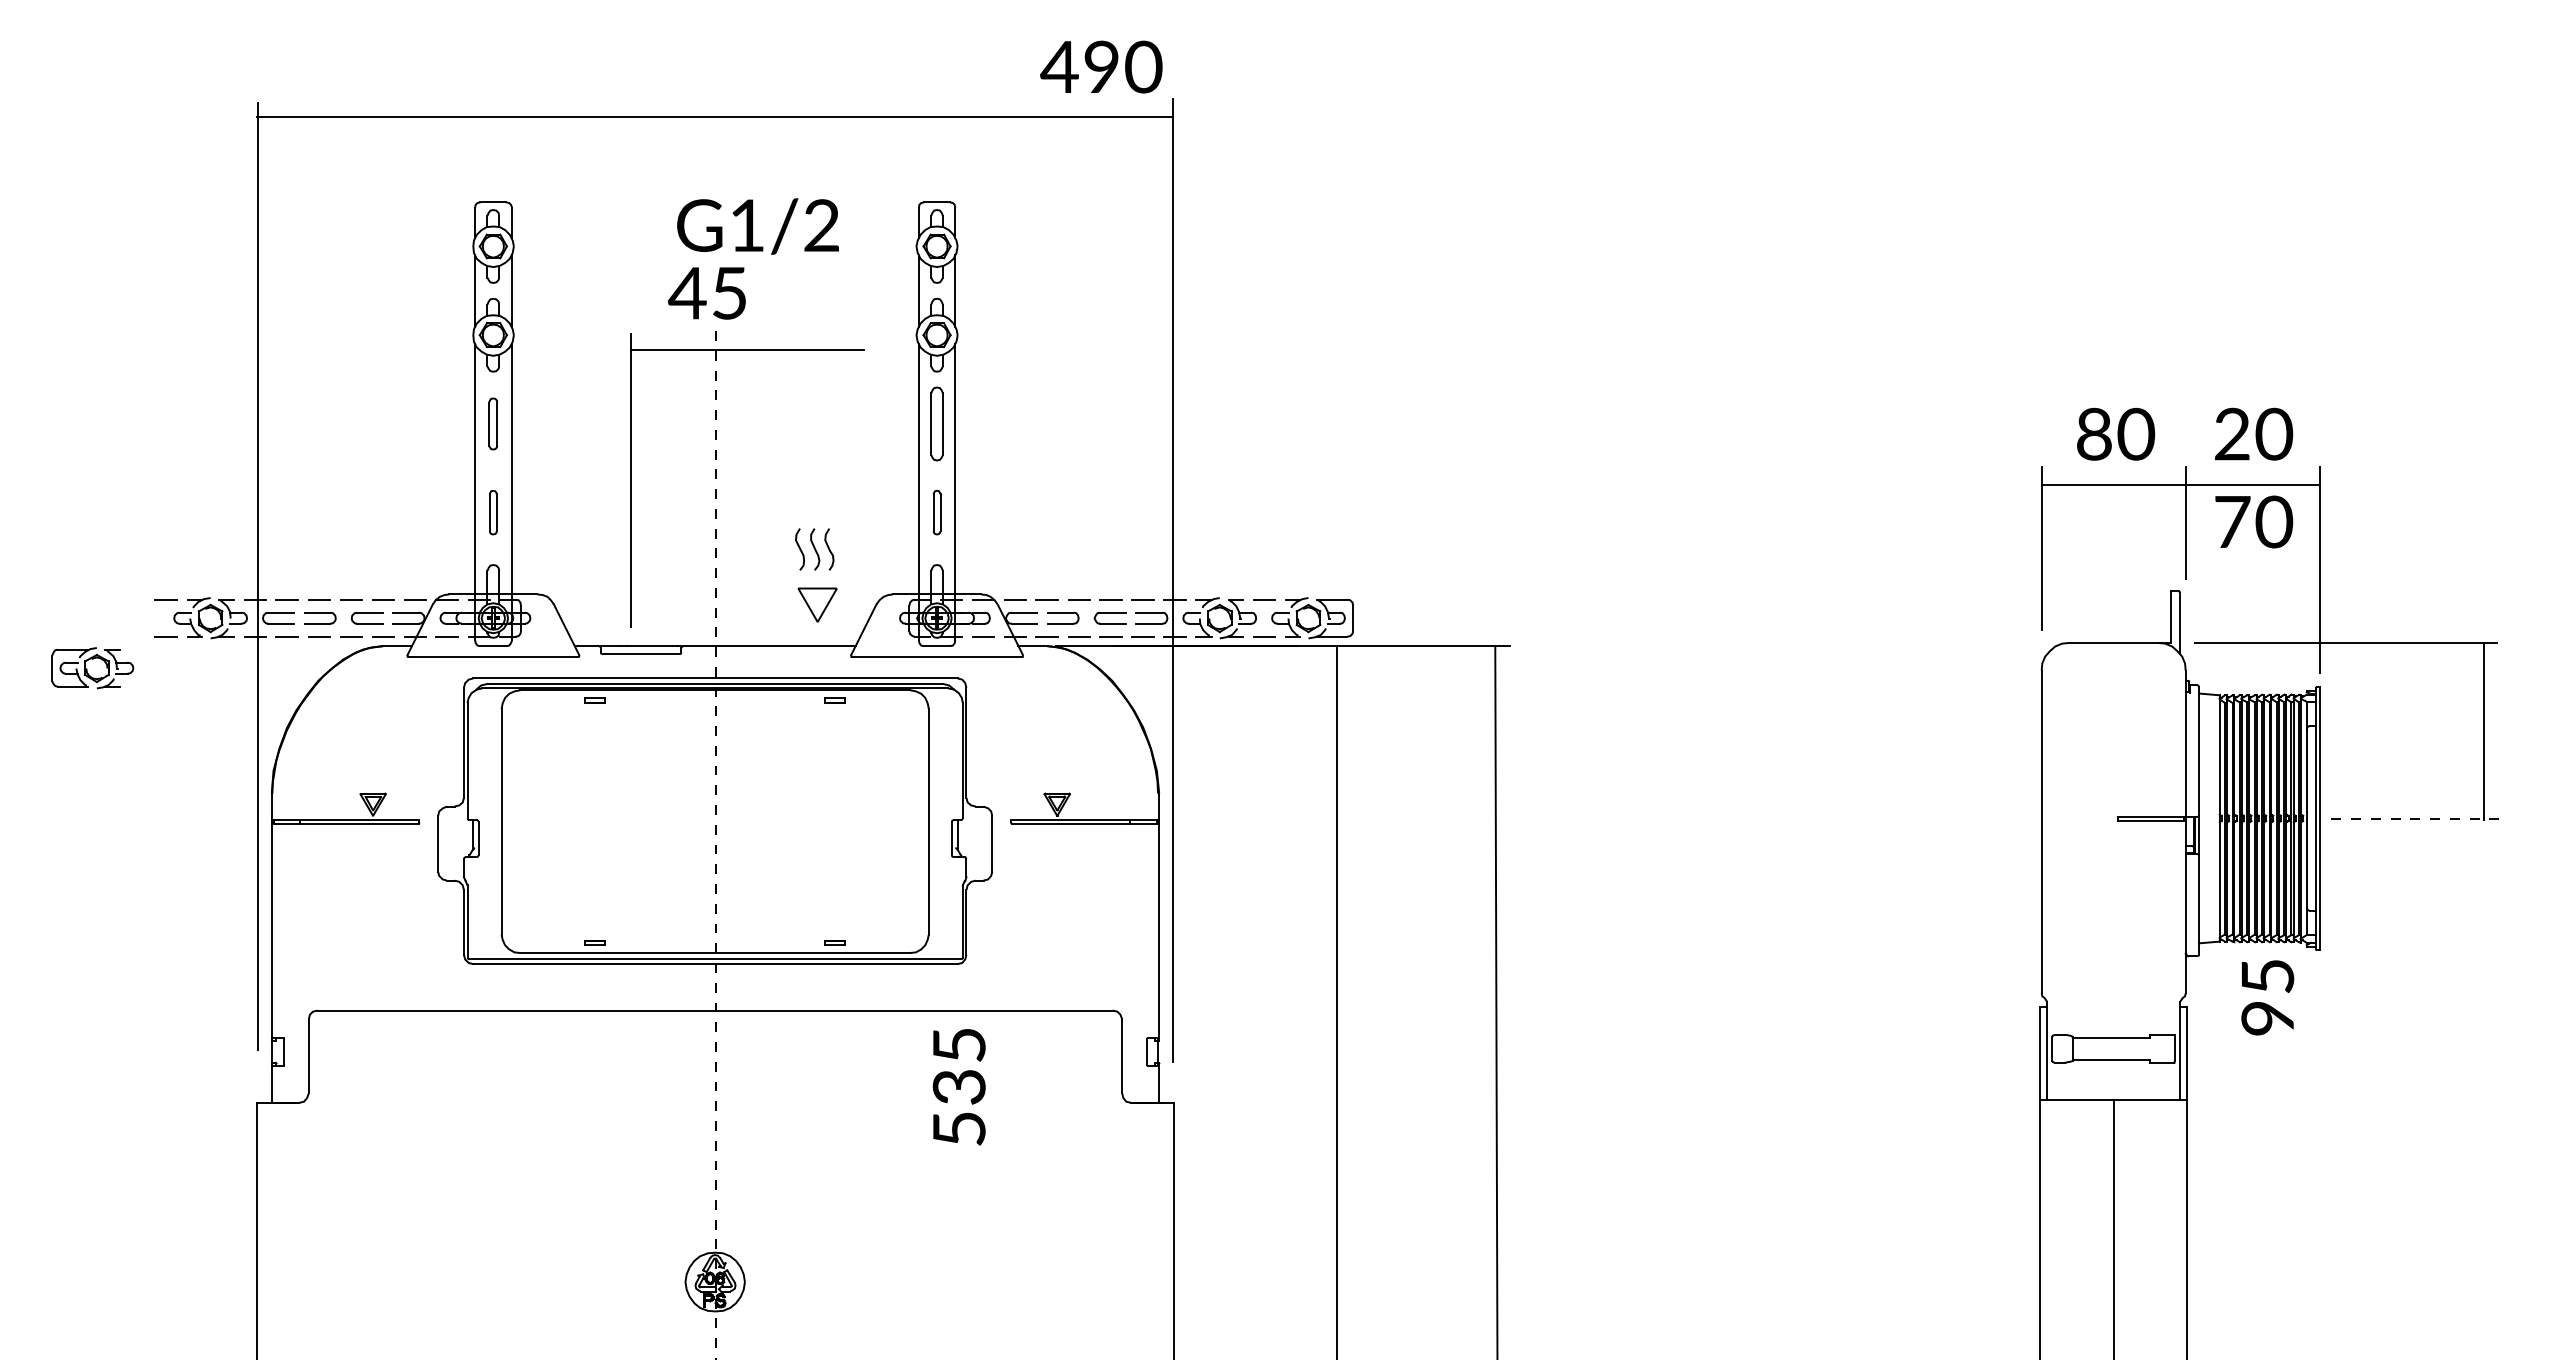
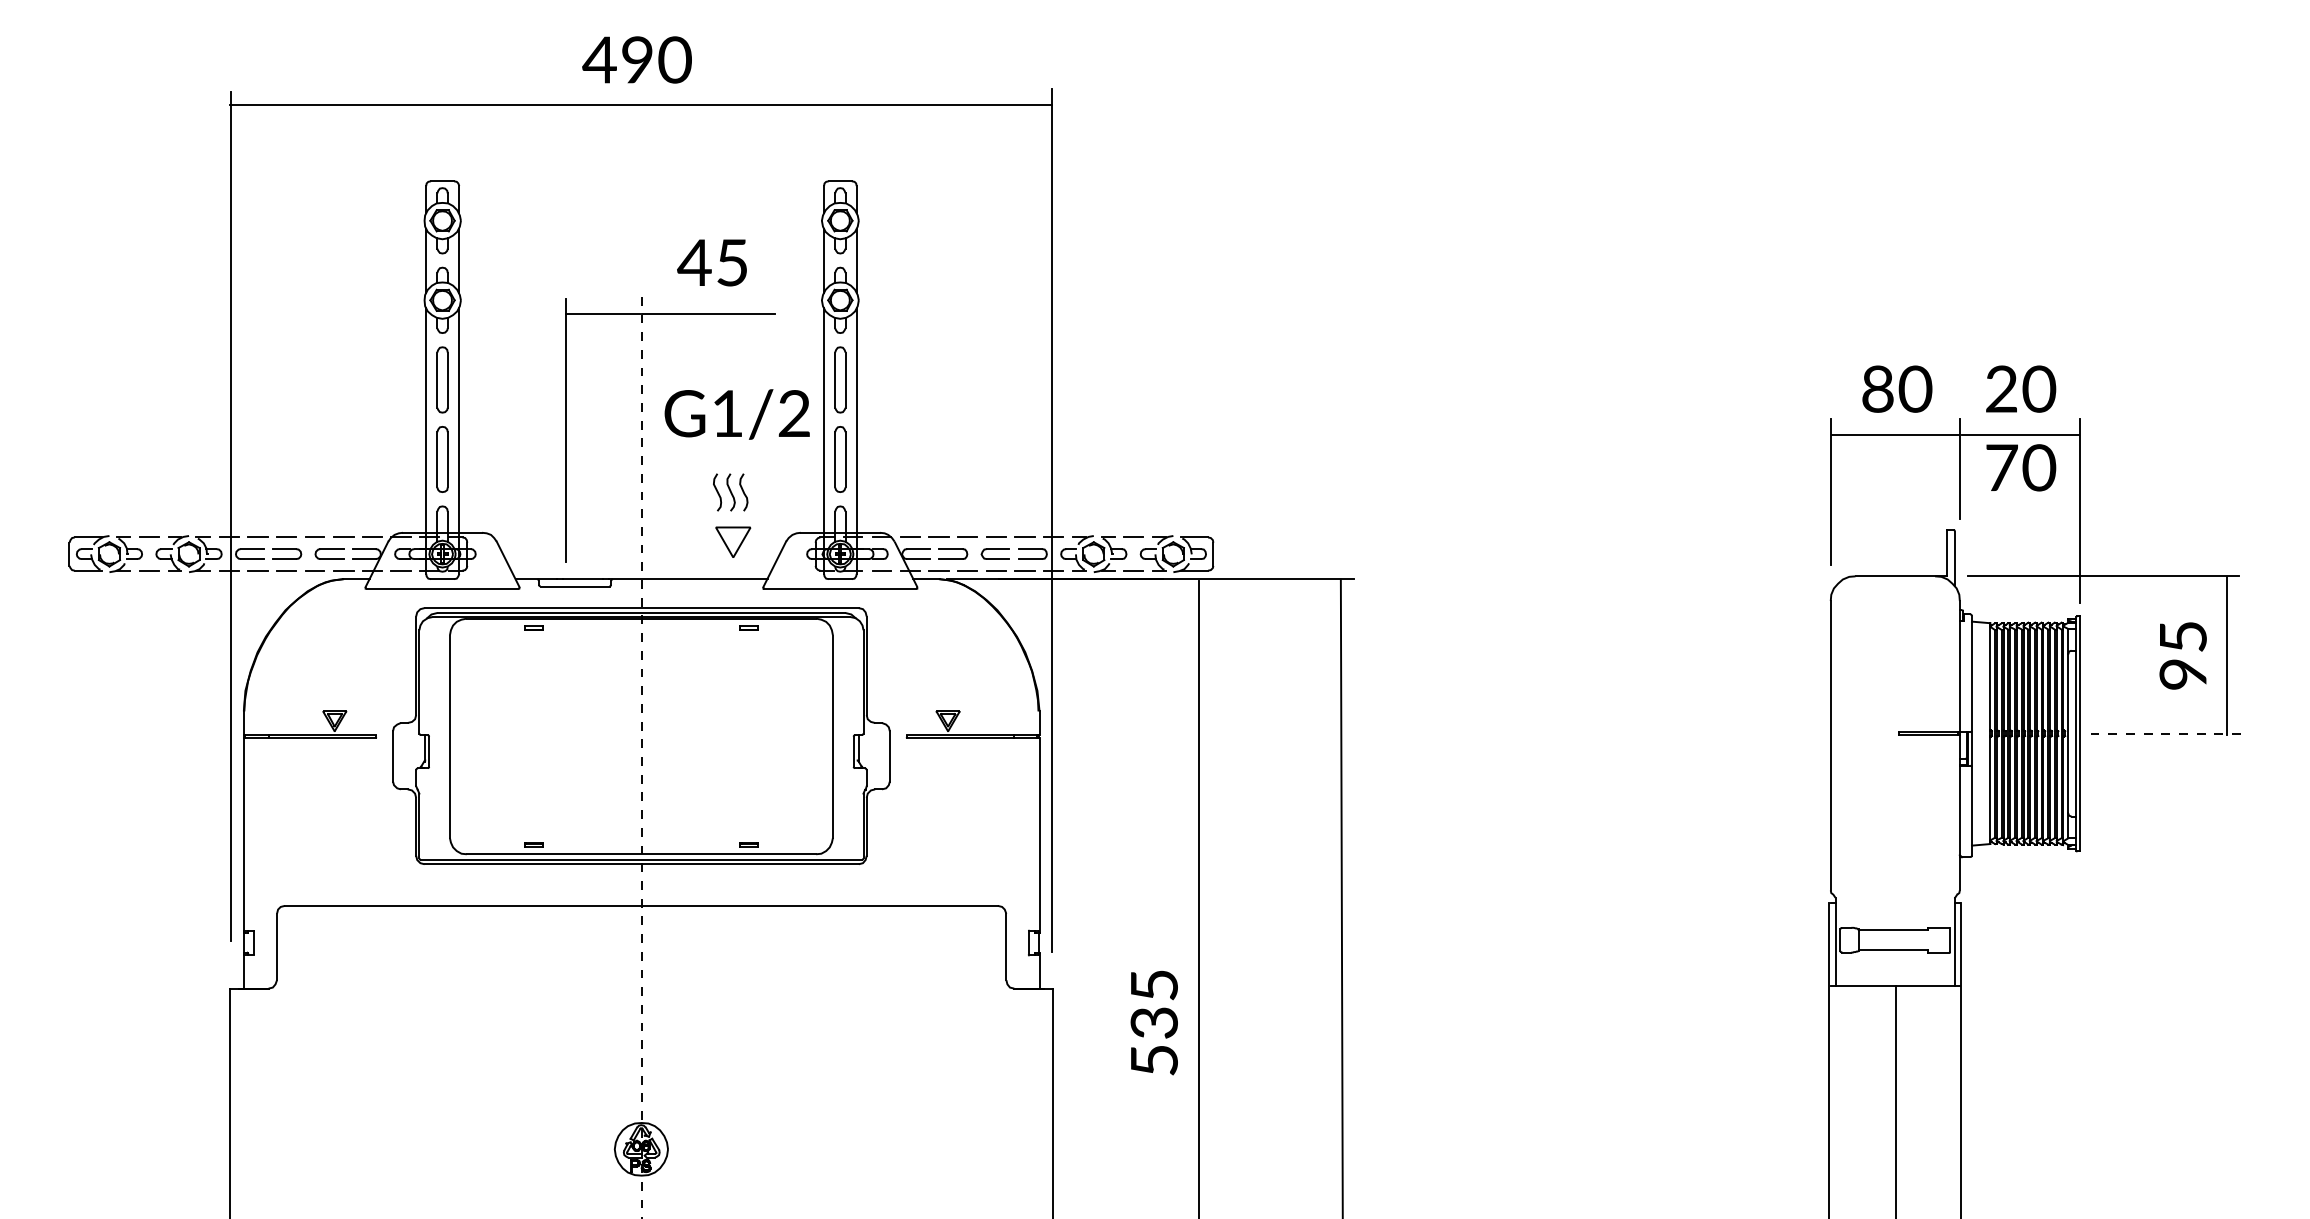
text: (1101, 66) -> (637, 59), moved
text: (757, 226) -> (736, 414), moved
text: (706, 293) -> (711, 262), moved
part: (492, 423) -> (441, 379), size x1.43
part: (492, 512) -> (441, 459), size x1.67
part: (936, 512) -> (839, 459), size x1.67
part: (92, 668) -> (105, 554), moved
text: (2267, 997) -> (2182, 655), moved
text: (958, 1087) -> (1153, 1023), moved

